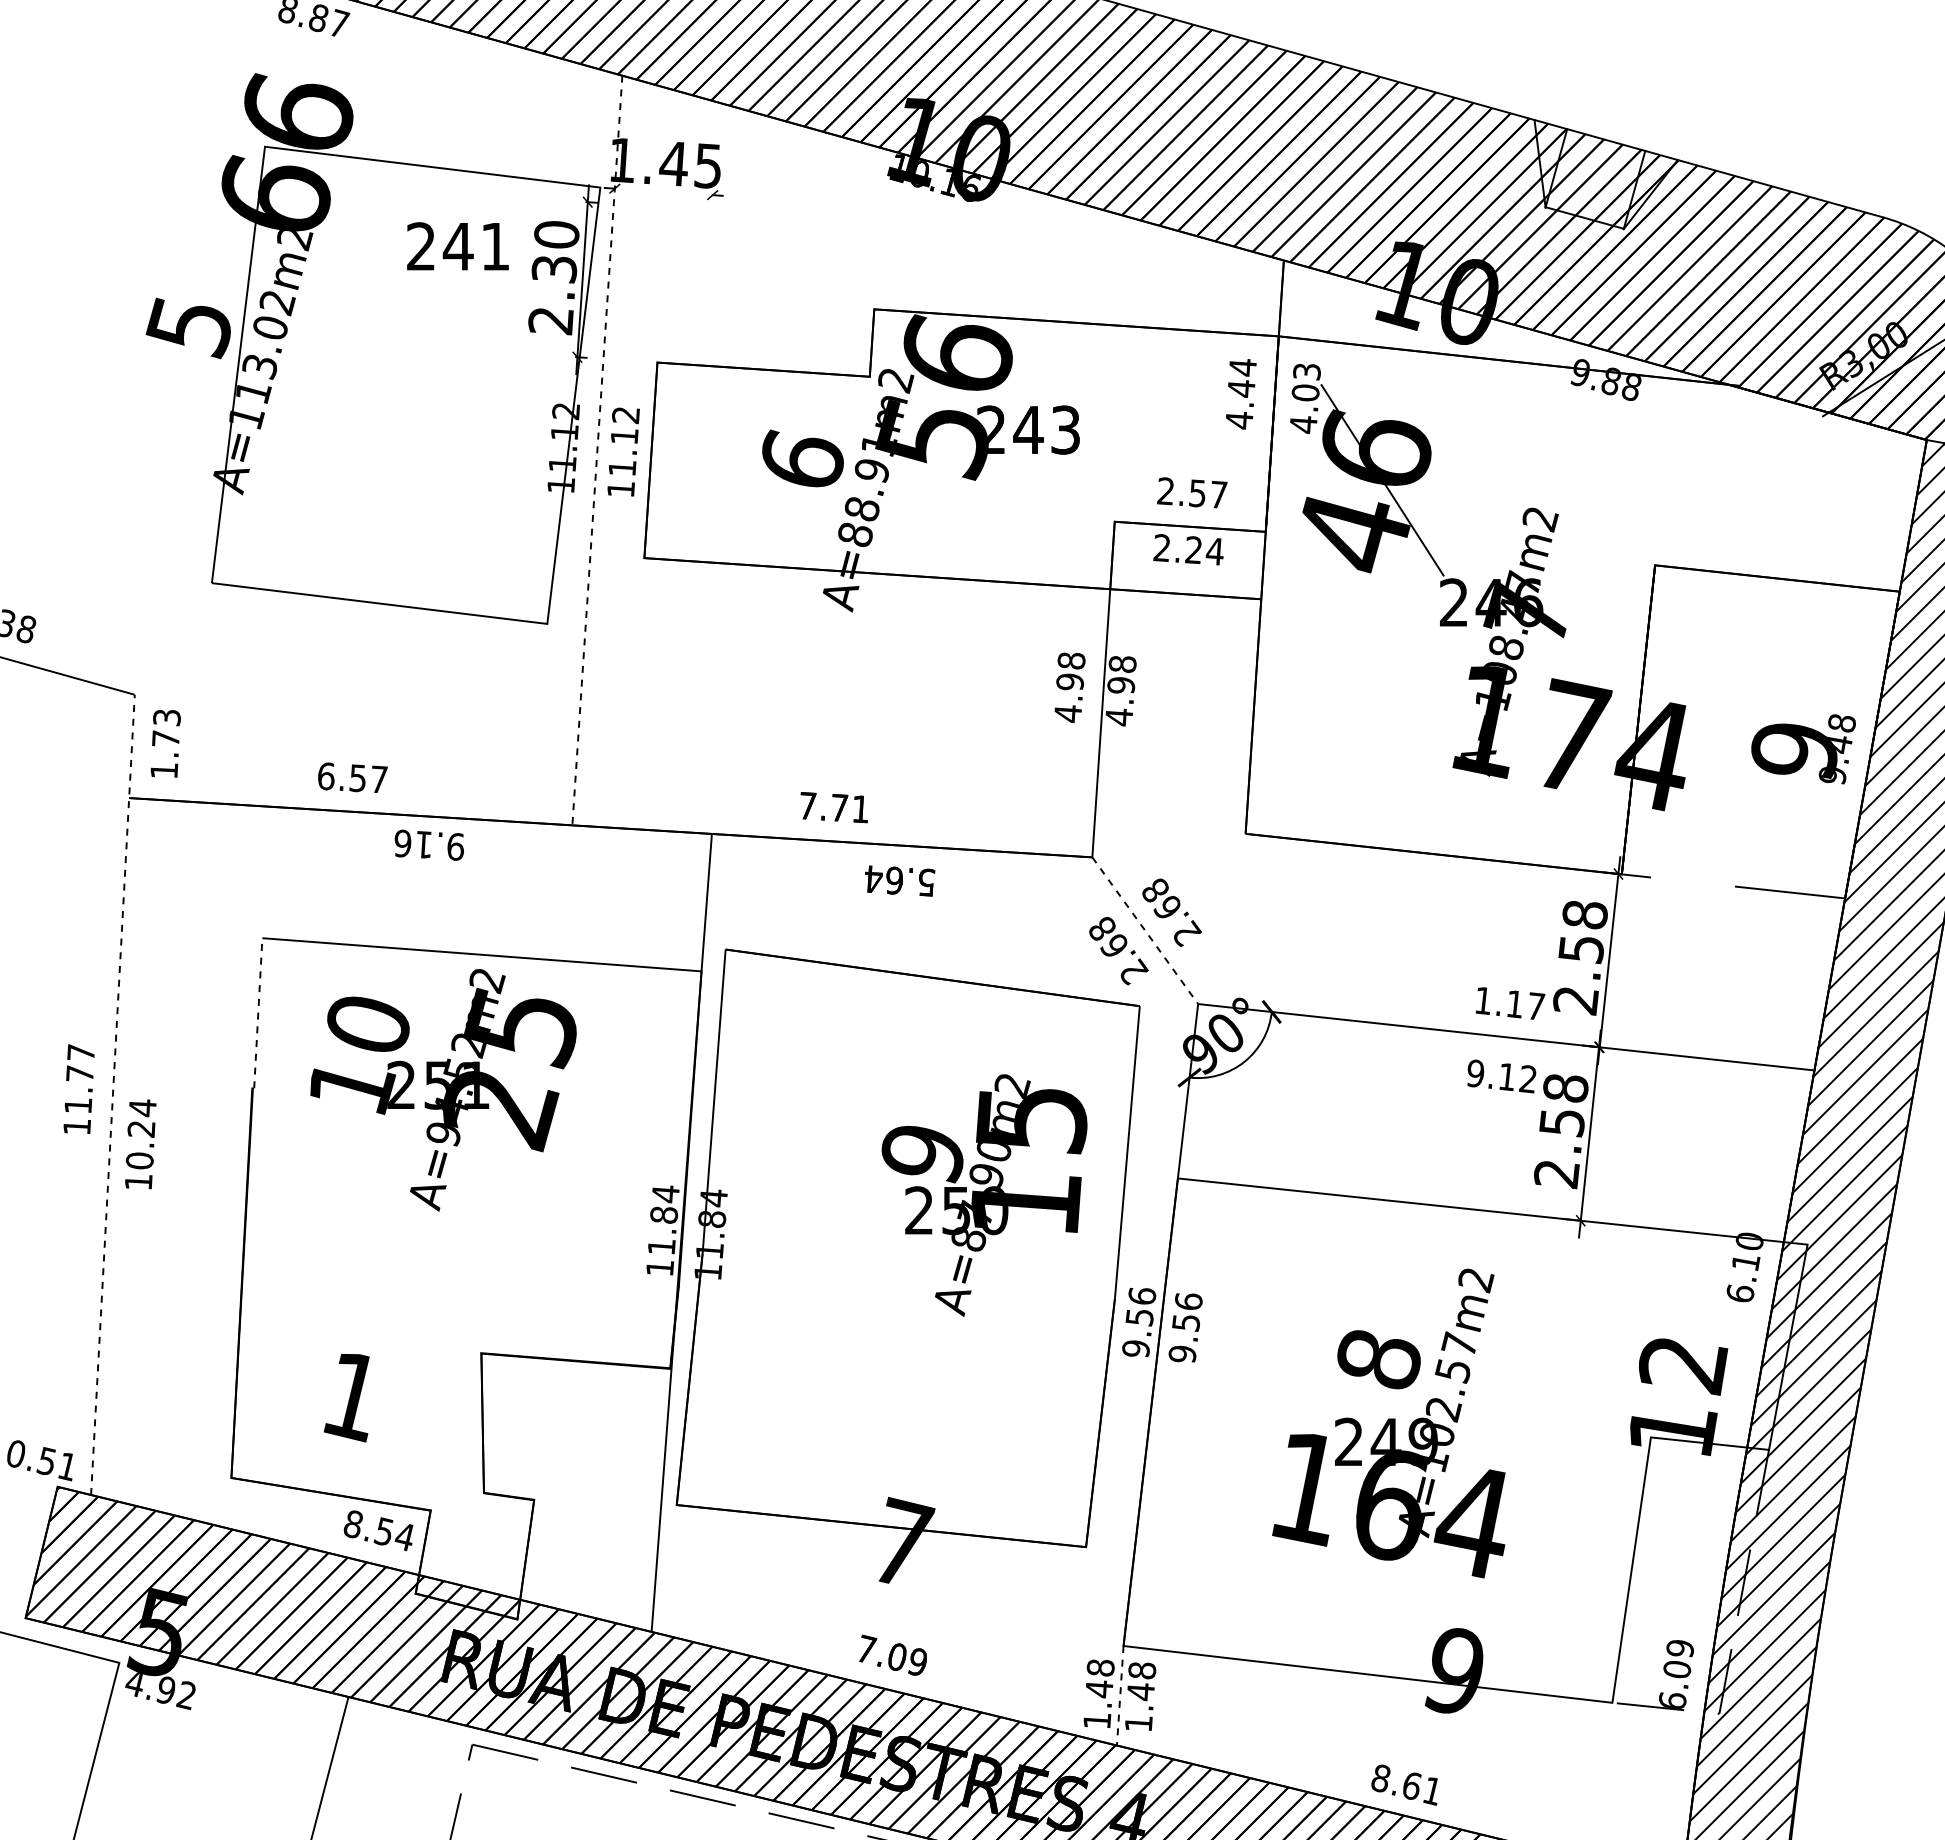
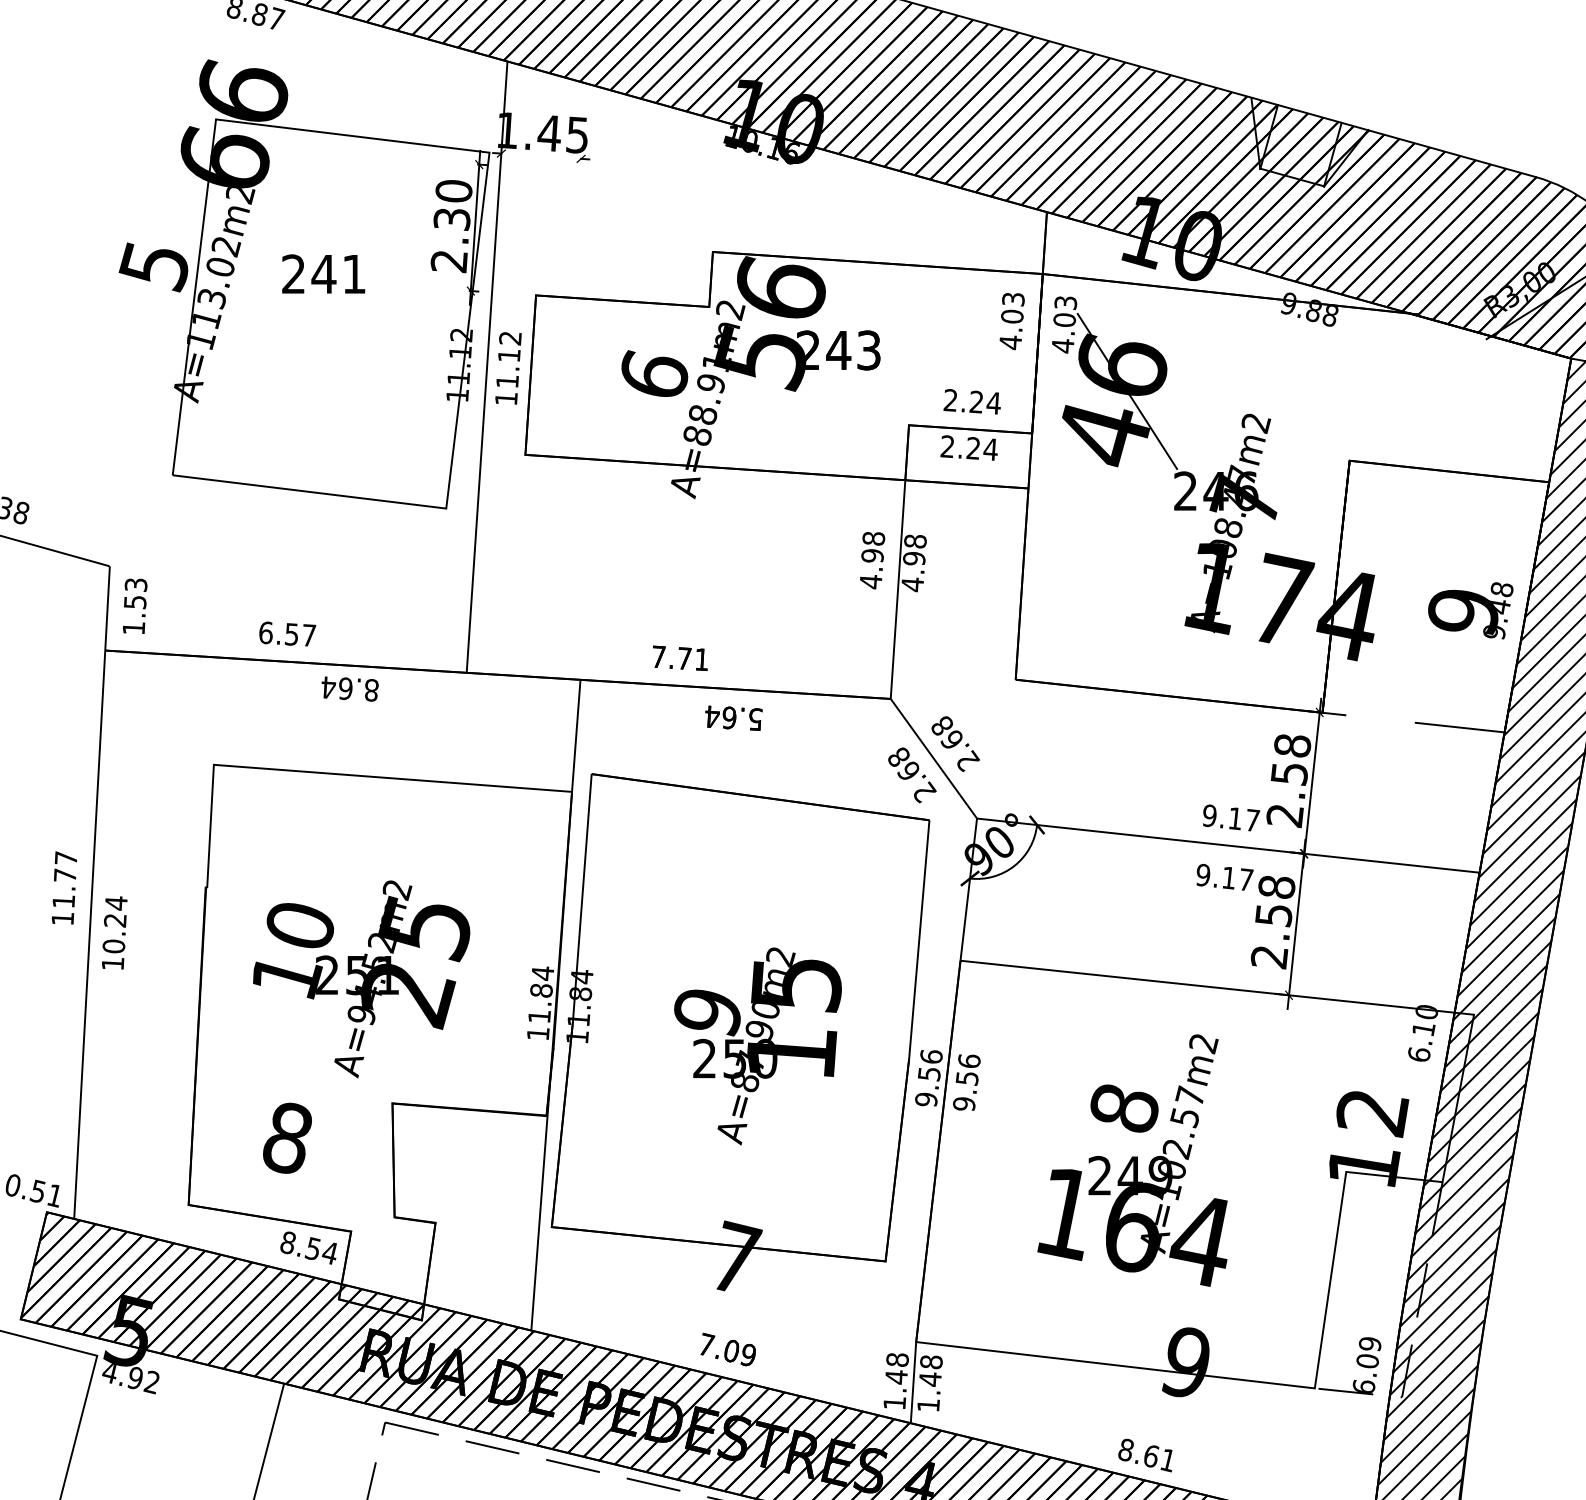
text: (457, 246) -> (323, 274), moved
text: (1241, 378) -> (1012, 308), 4.44 -> 4.03
line: (597, 450) -> (487, 367), dashed -> solid
text: (1207, 493) -> (984, 402), 2.57 -> 2.24
text: (165, 738) -> (134, 601), 1.73 -> 1.53
text: (429, 844) -> (350, 688), 9.16 -> 8.64
line: (1145, 931) -> (934, 759), dashed -> solid
text: (1483, 1000) -> (1209, 815), 1.17 -> 9.17
line: (258, 1012) -> (210, 825), dashed -> solid
text: (1528, 1079) -> (1246, 880), 9.12 -> 9.17
text: (443, 1090) -> (361, 979), moved
line: (112, 1094) -> (91, 892), dashed -> solid
text: (984, 1195) -> (757, 1046), moved
text: (352, 1397) -> (287, 1139), 1 -> 8
line: (1120, 1695) -> (913, 1382), dashed -> solid

